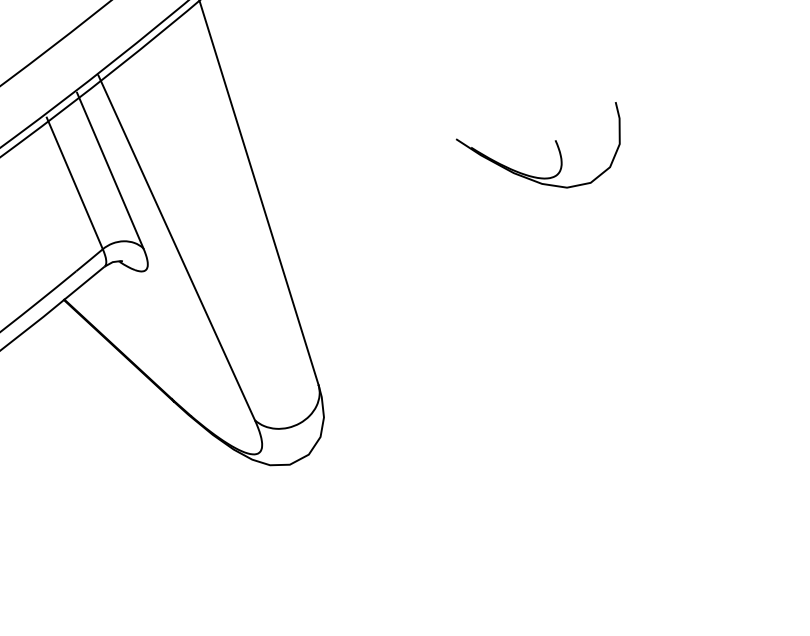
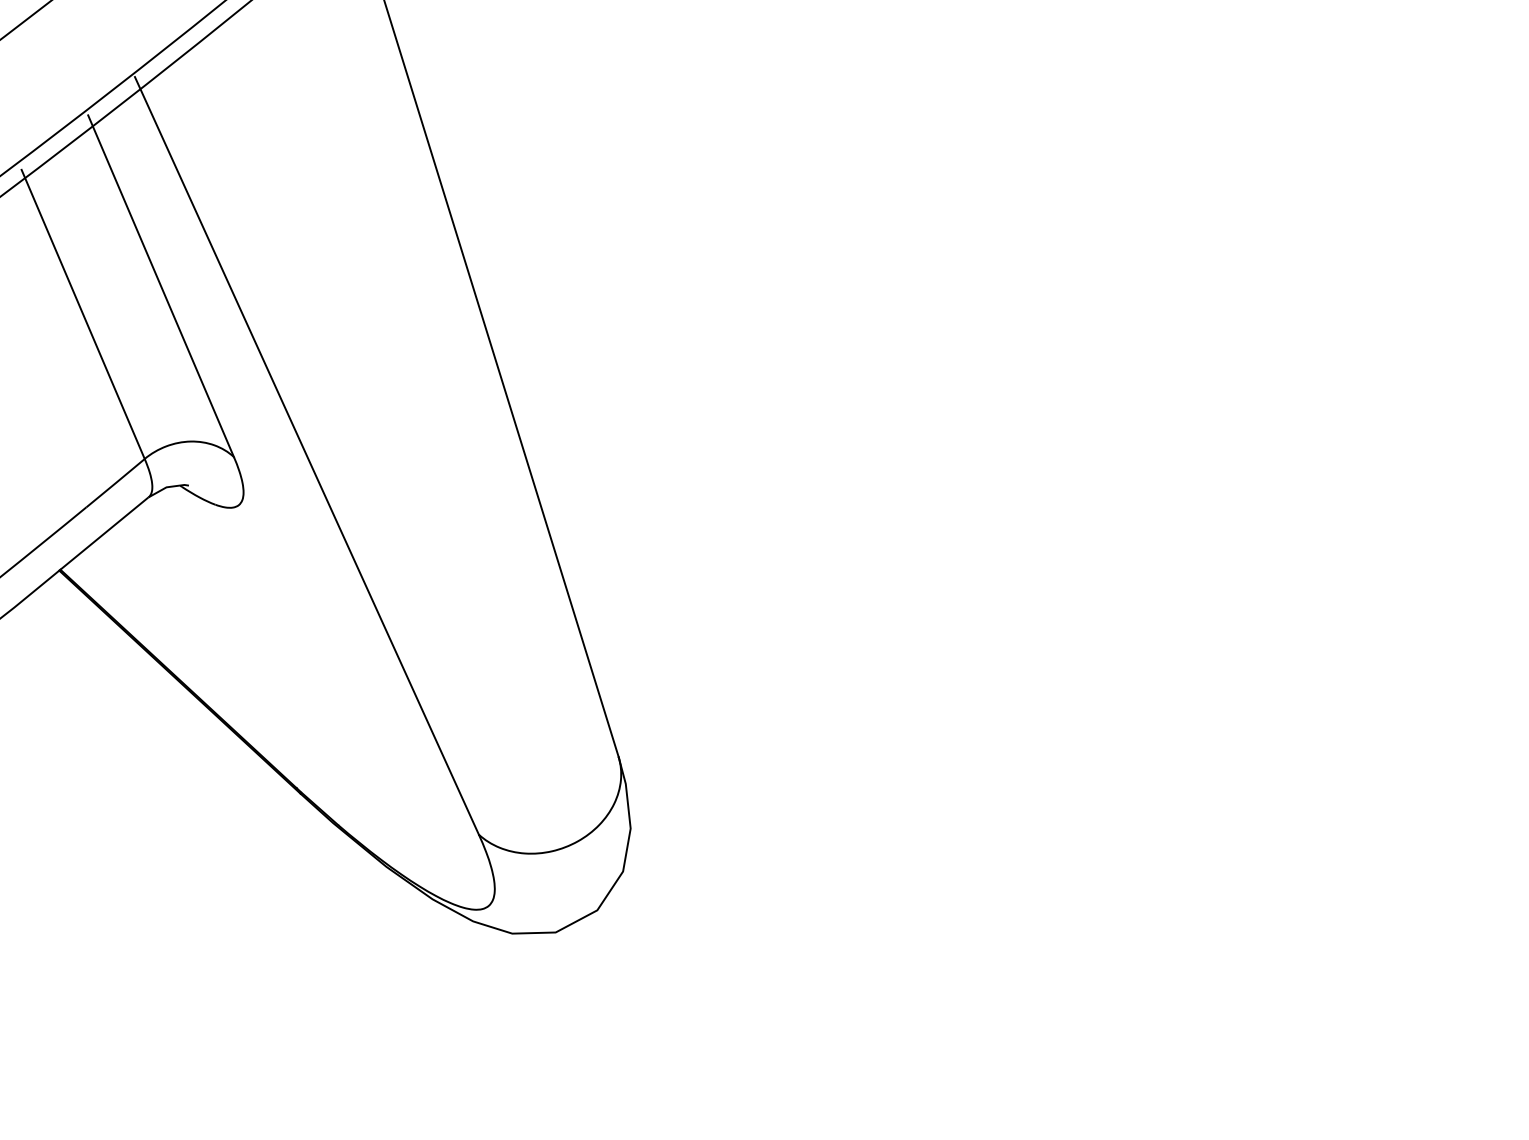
part: (554, 140) -> (1137, 220), removed

